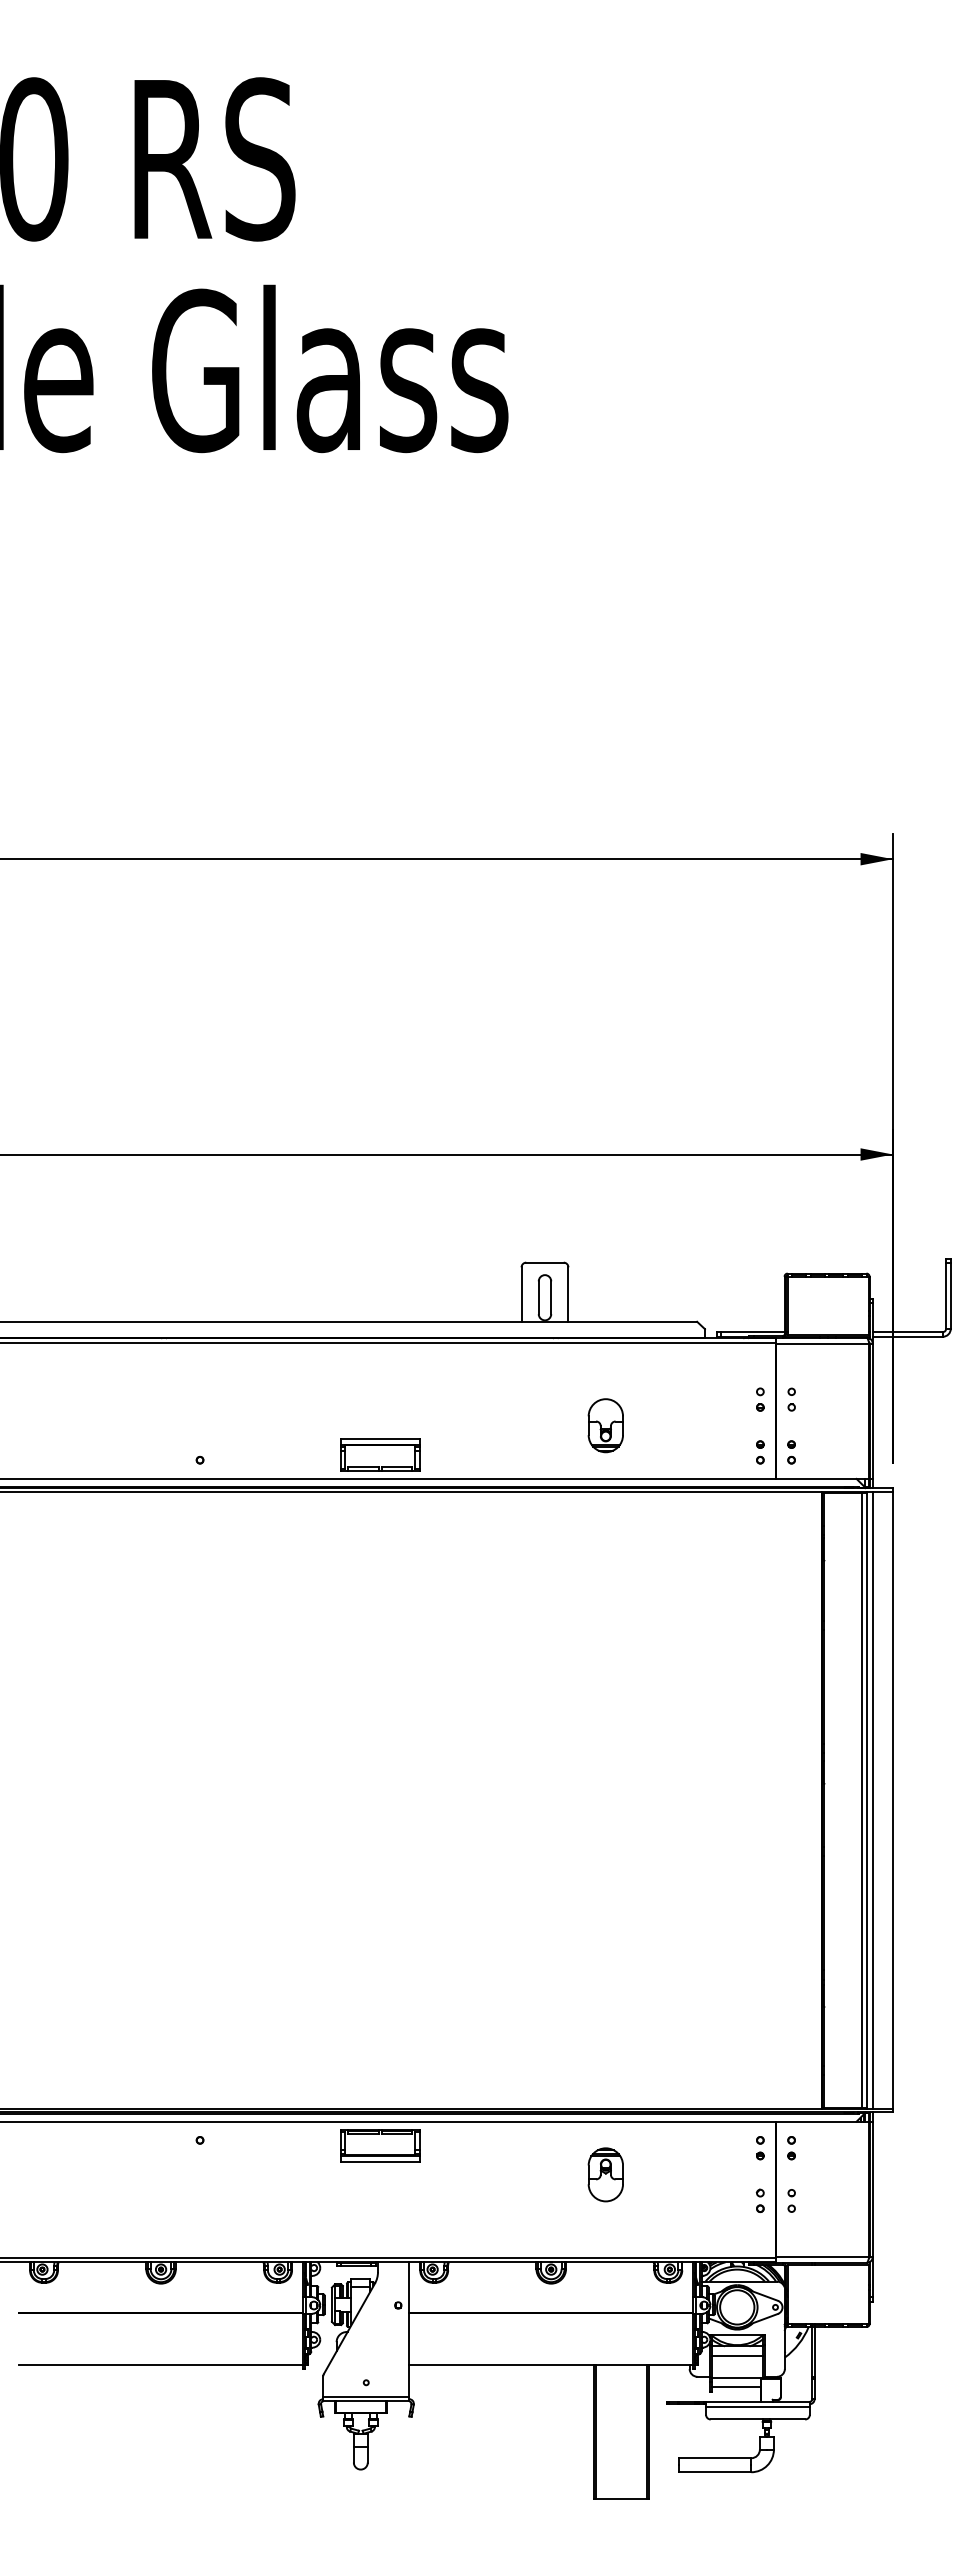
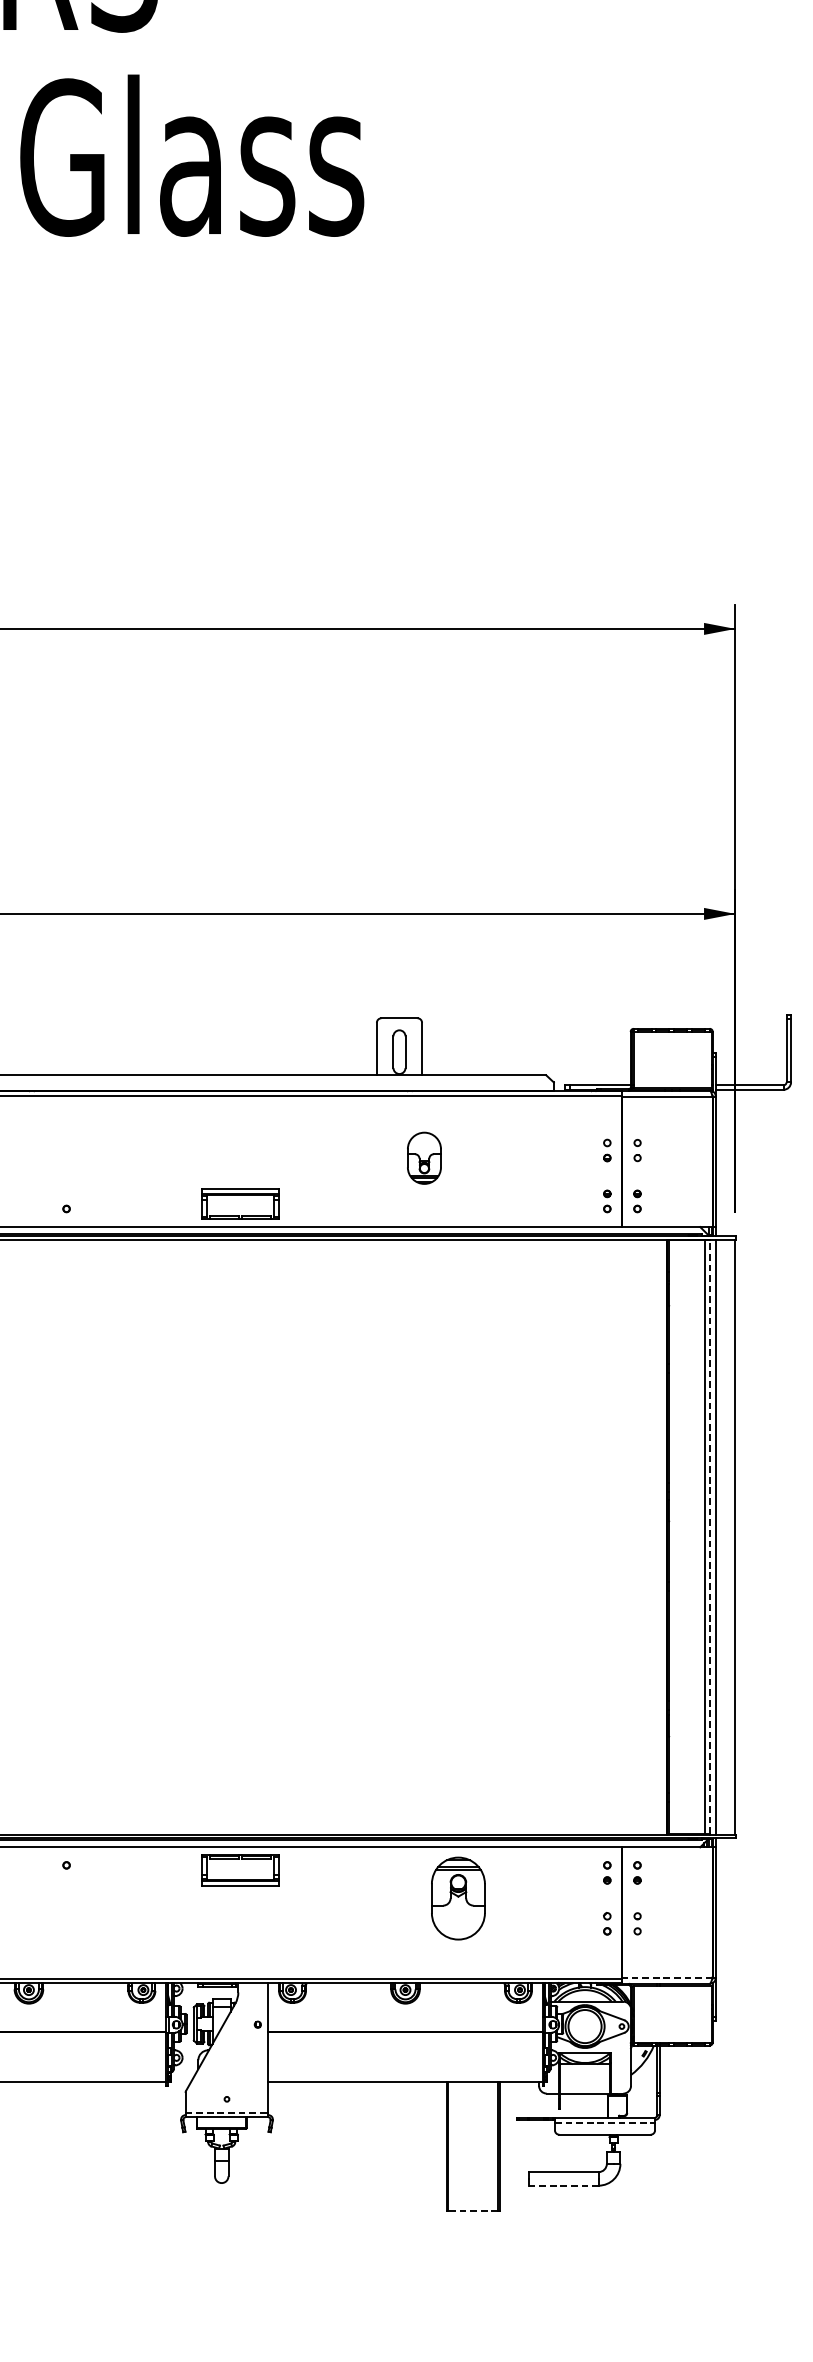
part: (605, 1425) -> (424, 1158), moved
line: (866, 1799) -> (709, 1536), solid -> dashed
part: (605, 2174) -> (457, 1898), size x1.6
line: (822, 2256) -> (667, 1977), solid -> dashed
line: (737, 2355) -> (585, 2073), removed
line: (735, 2386) -> (583, 2102), removed
line: (366, 2396) -> (227, 2112), solid -> dashed
line: (757, 2407) -> (604, 2123), solid -> dashed
line: (715, 2472) -> (564, 2185), solid -> dashed
line: (621, 2498) -> (473, 2211), solid -> dashed

